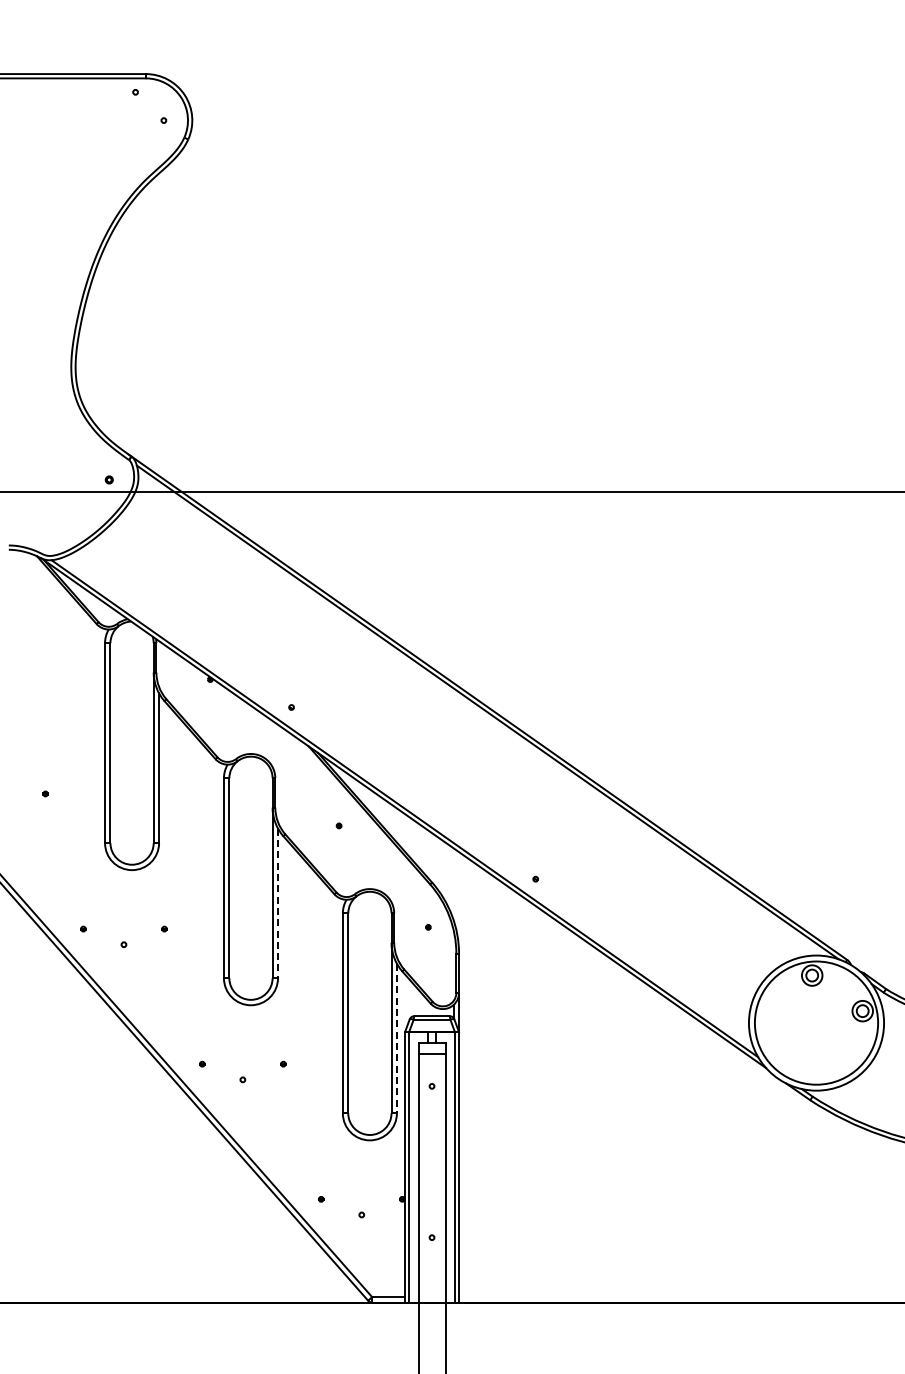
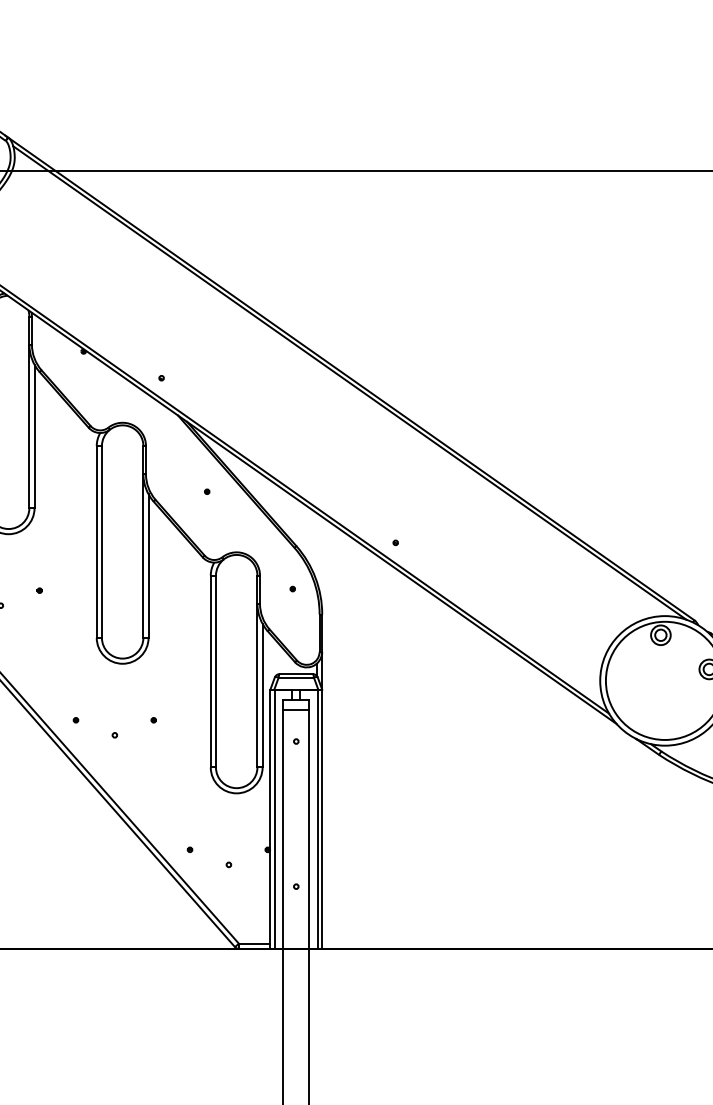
line: (278, 903) -> (149, 566), dashed -> solid
line: (396, 1038) -> (262, 695), dashed -> solid

